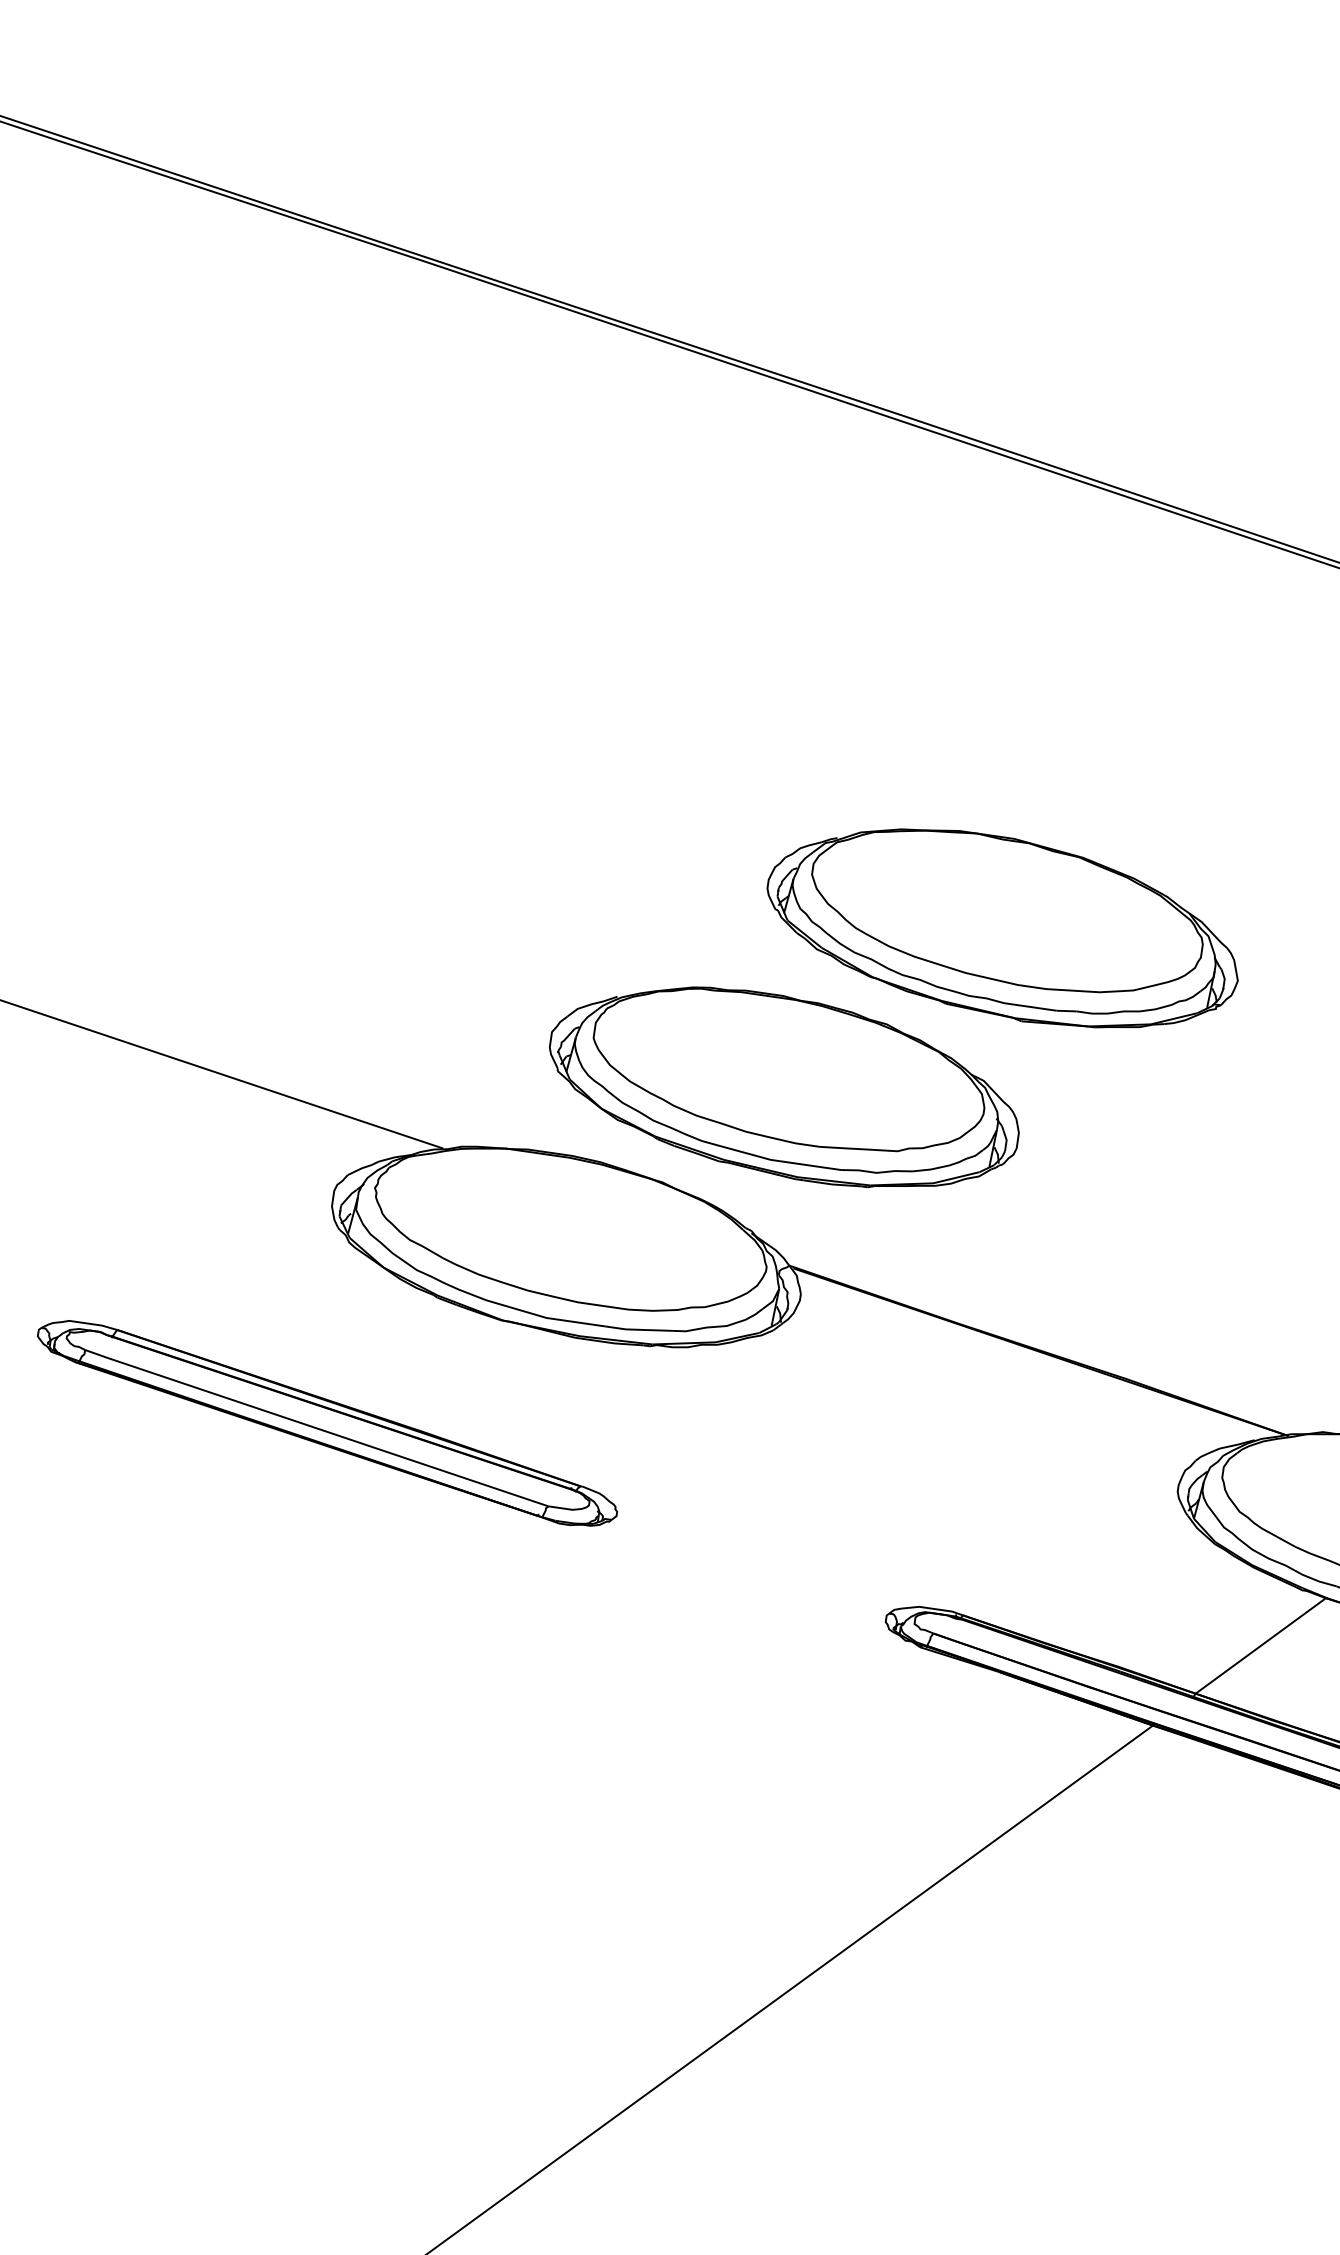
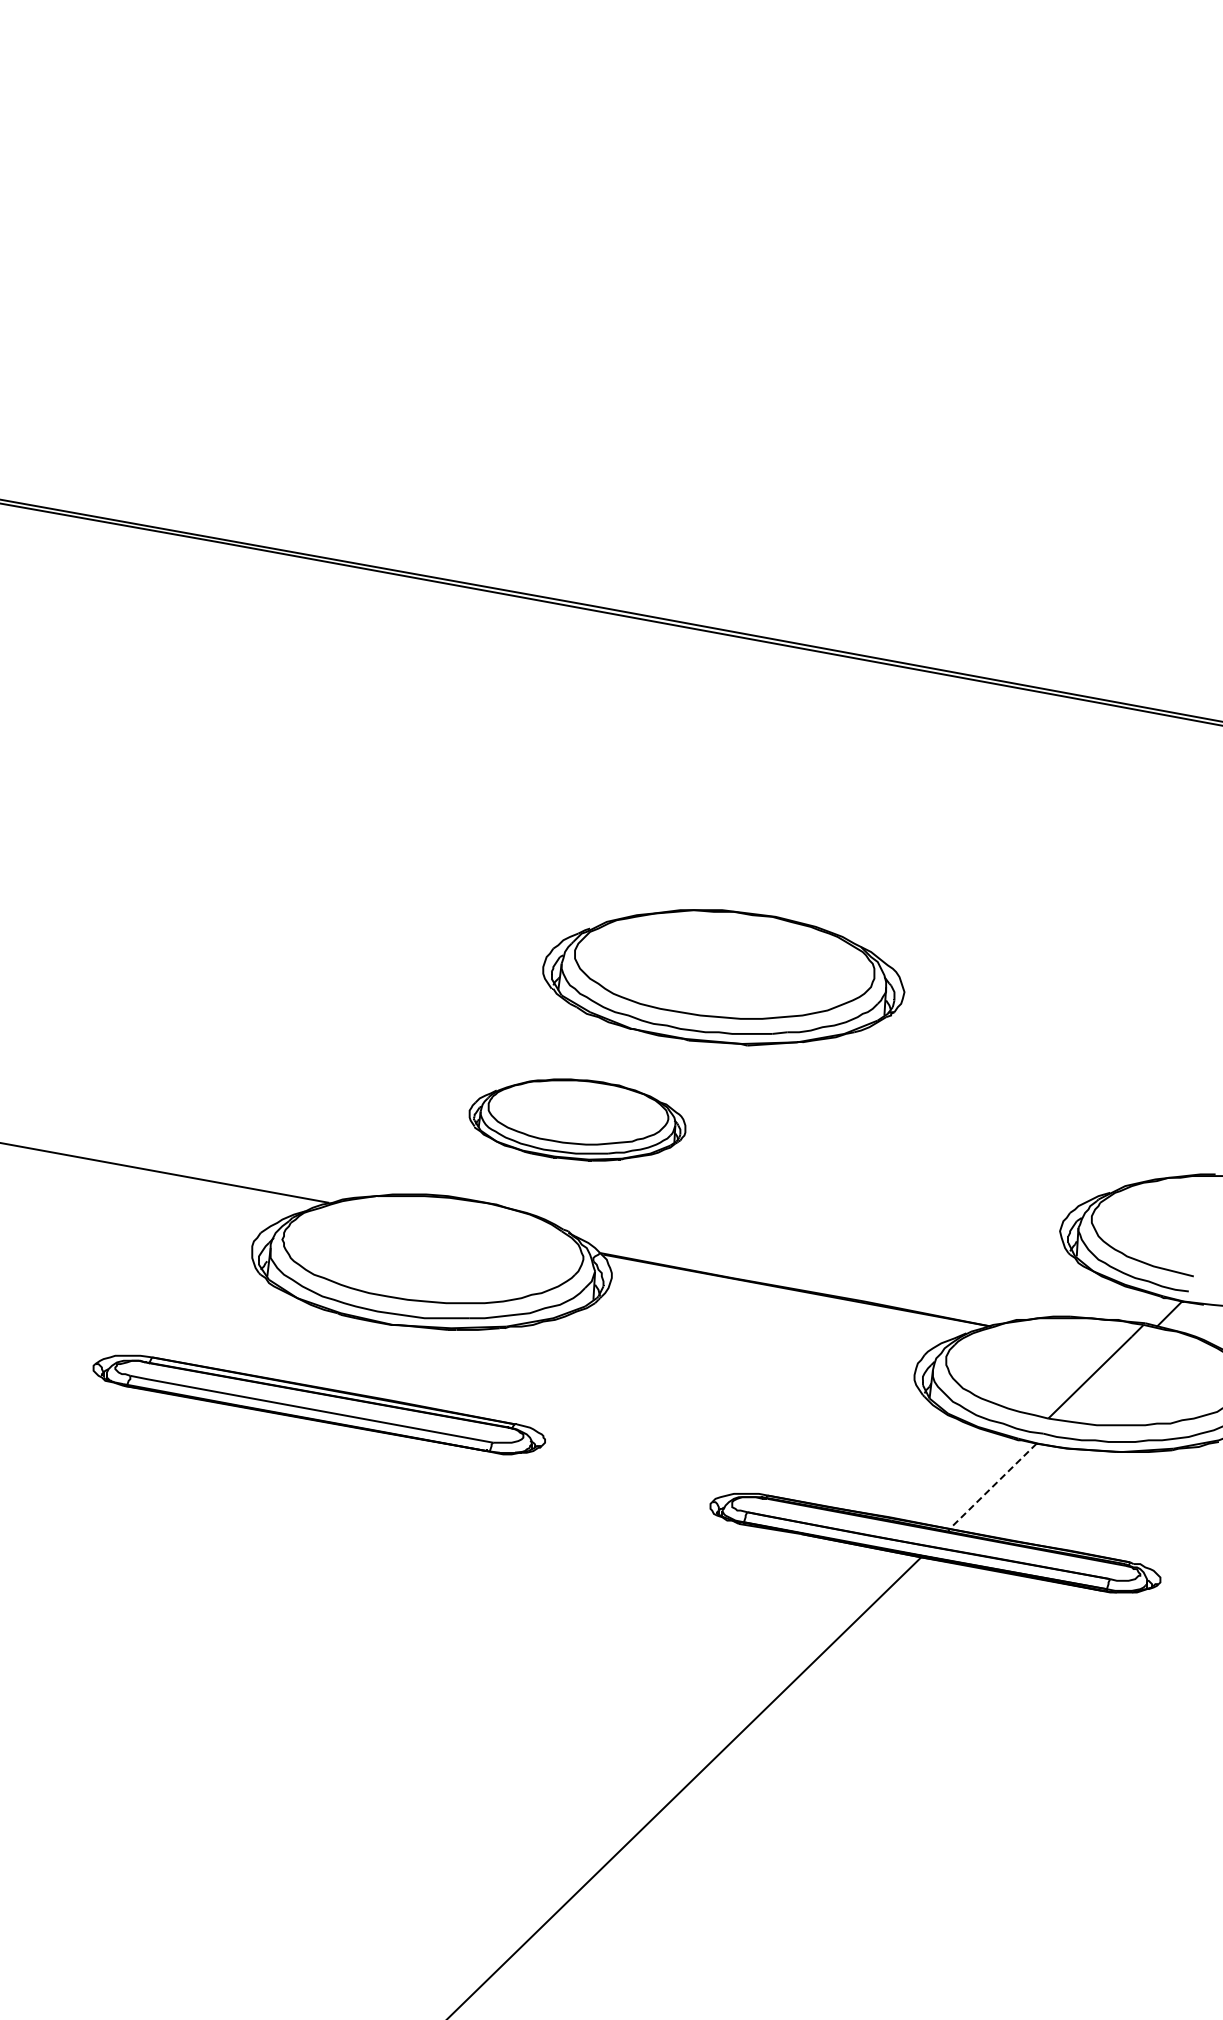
part: (784, 1086) -> (577, 1119), size x0.6
part: (326, 1423) -> (318, 1404), moved
line: (1261, 1646) -> (993, 1486), solid -> dashed

